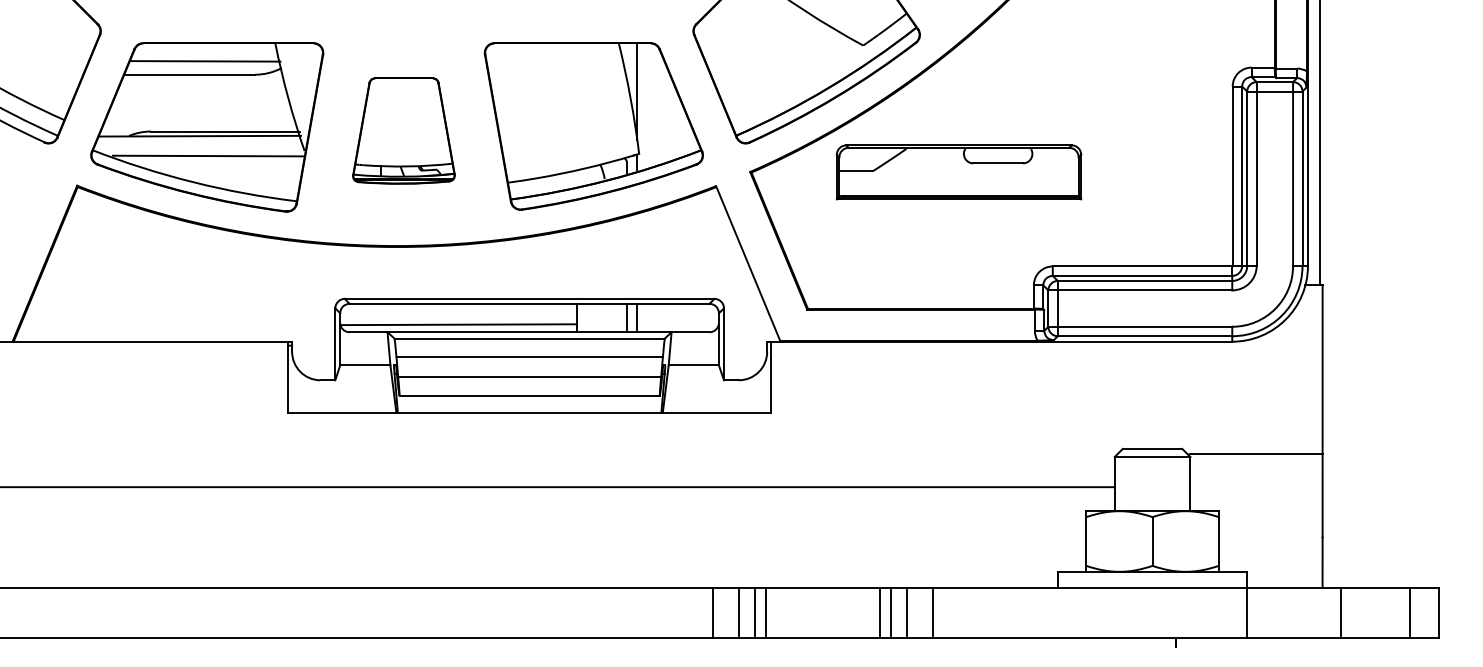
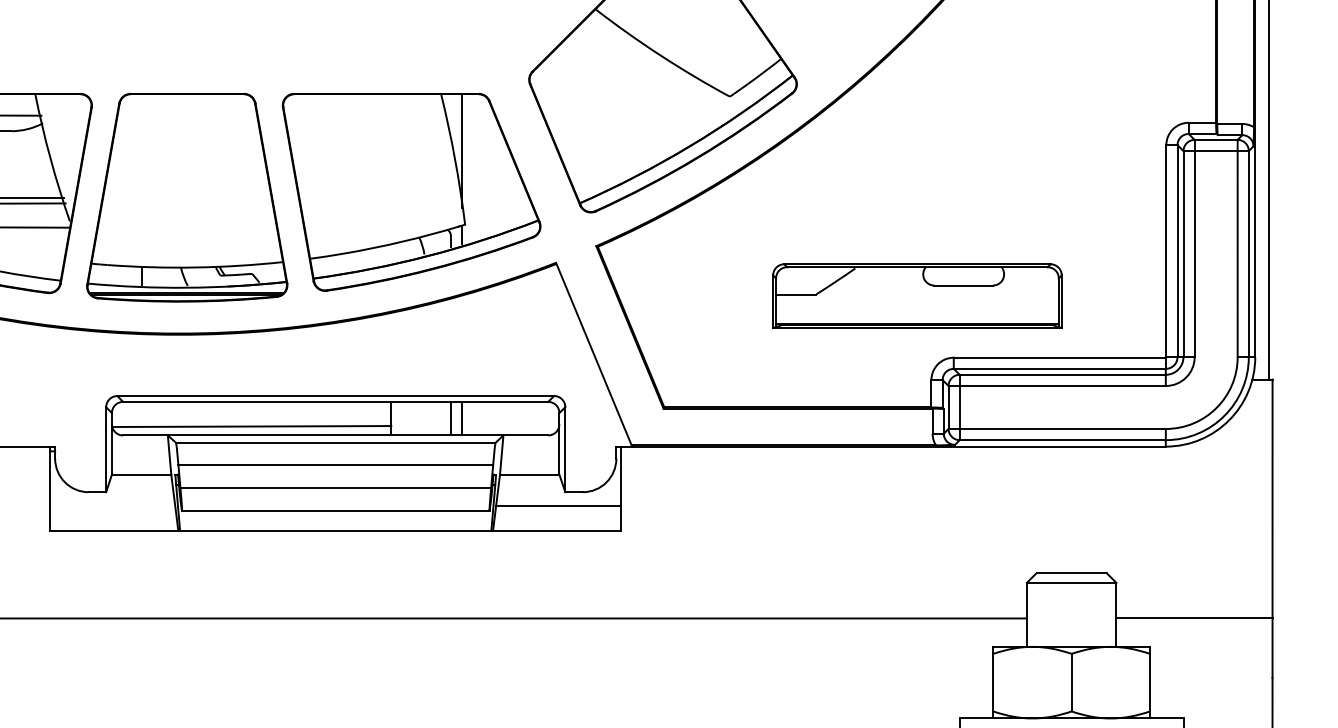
part: (403, 130) -> (186, 197), size x1.67
part: (958, 172) -> (916, 296), moved
line: (717, 391) -> (557, 505), added
line: (1256, 454) -> (1194, 618), moved

